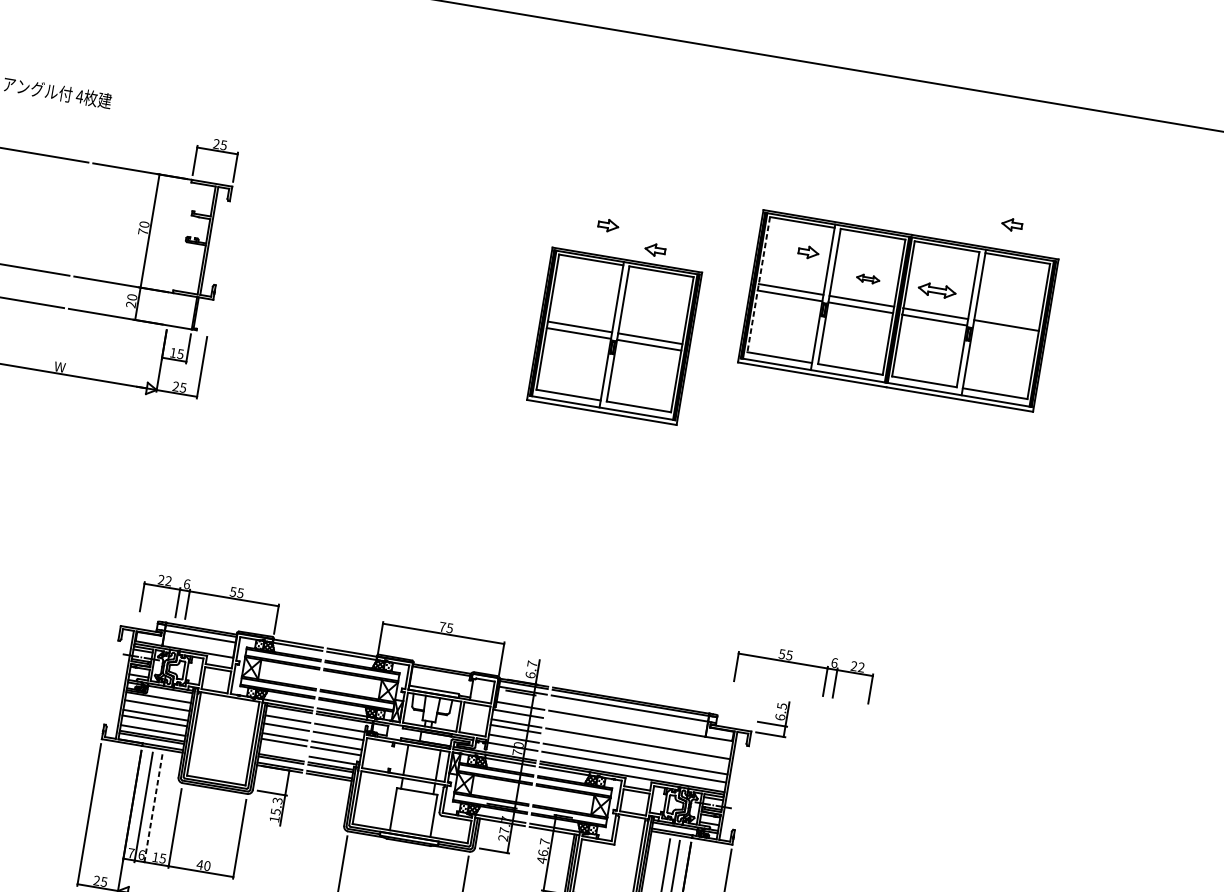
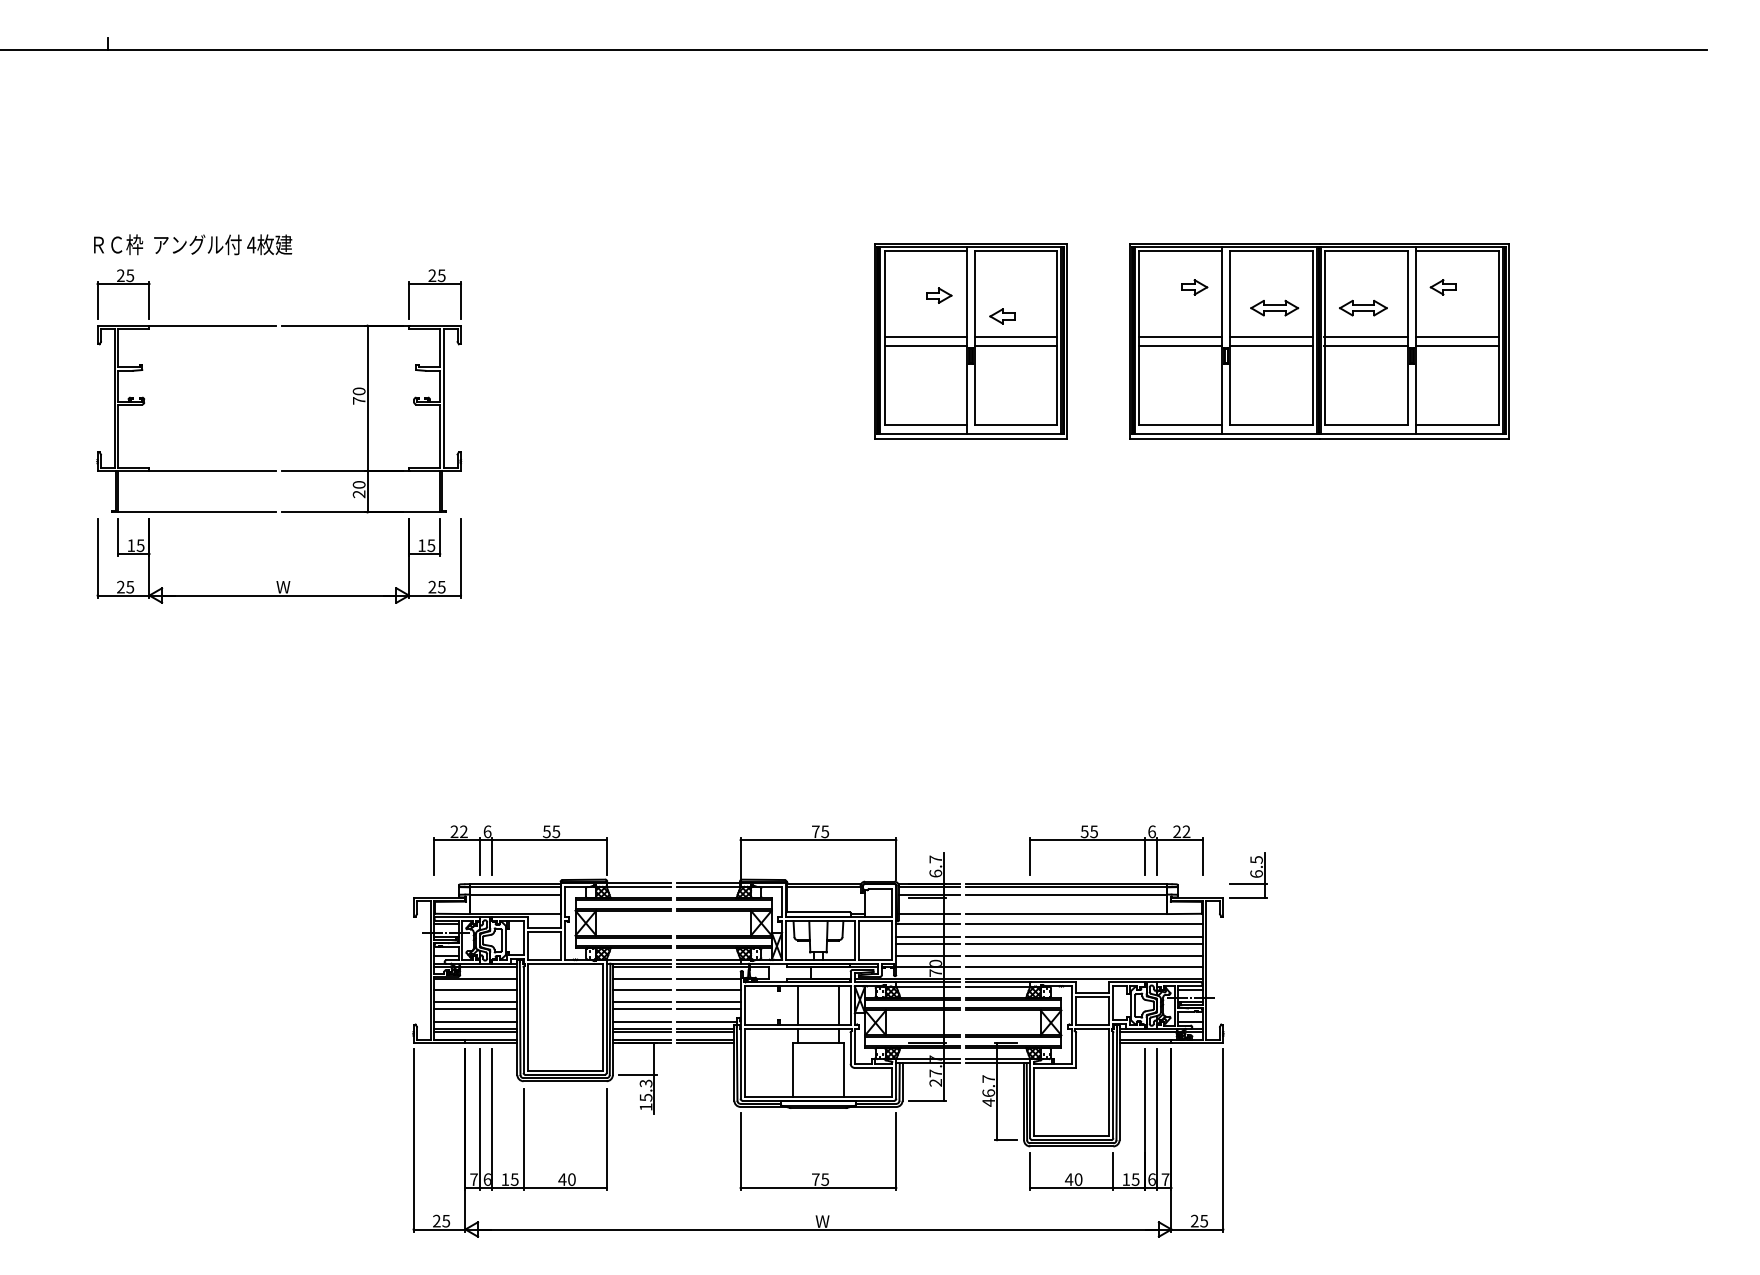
part: (1011, 224) -> (1442, 287), moved
part: (868, 278) -> (1274, 307), size x1.67
line: (759, 284) -> (1139, 337), dashed -> solid
line: (1004, 331) -> (1456, 345), added
part: (614, 336) -> (970, 341), moved
part: (805, 665) -> (1116, 840), moved
line: (639, 734) -> (1084, 924), added
line: (637, 749) -> (1084, 944), added
line: (282, 751) -> (641, 1021), added
line: (153, 809) -> (492, 1120), dashed -> solid

